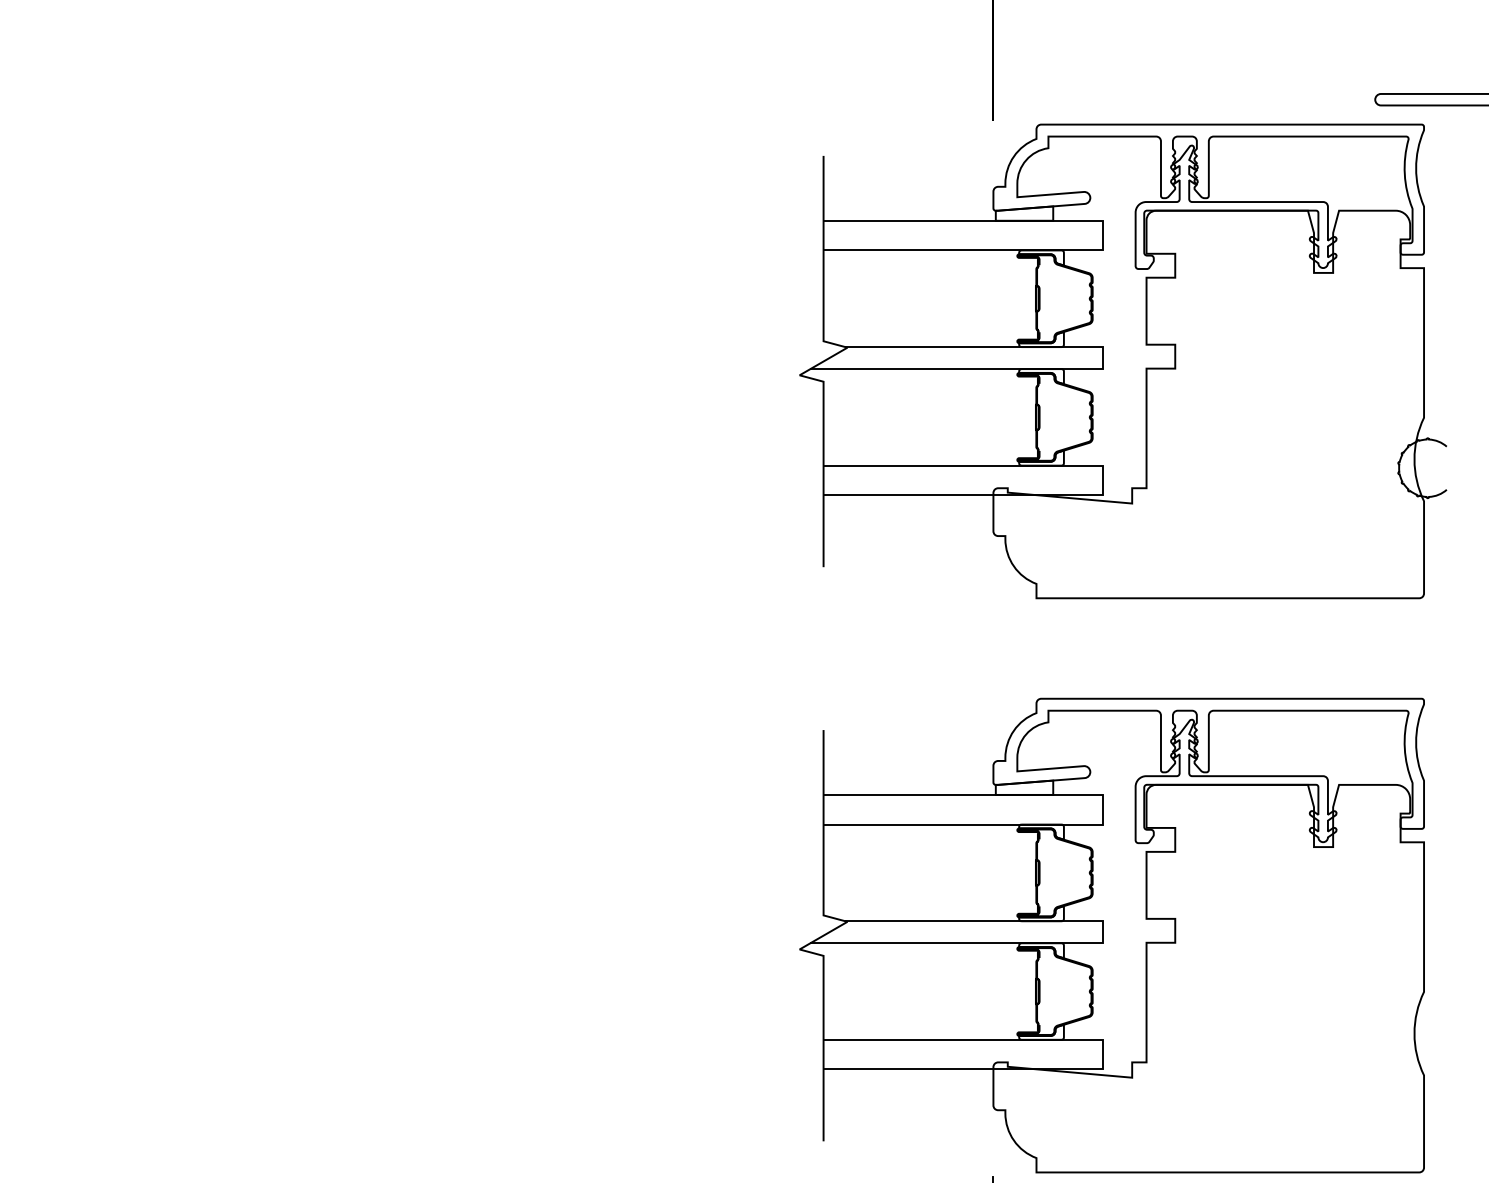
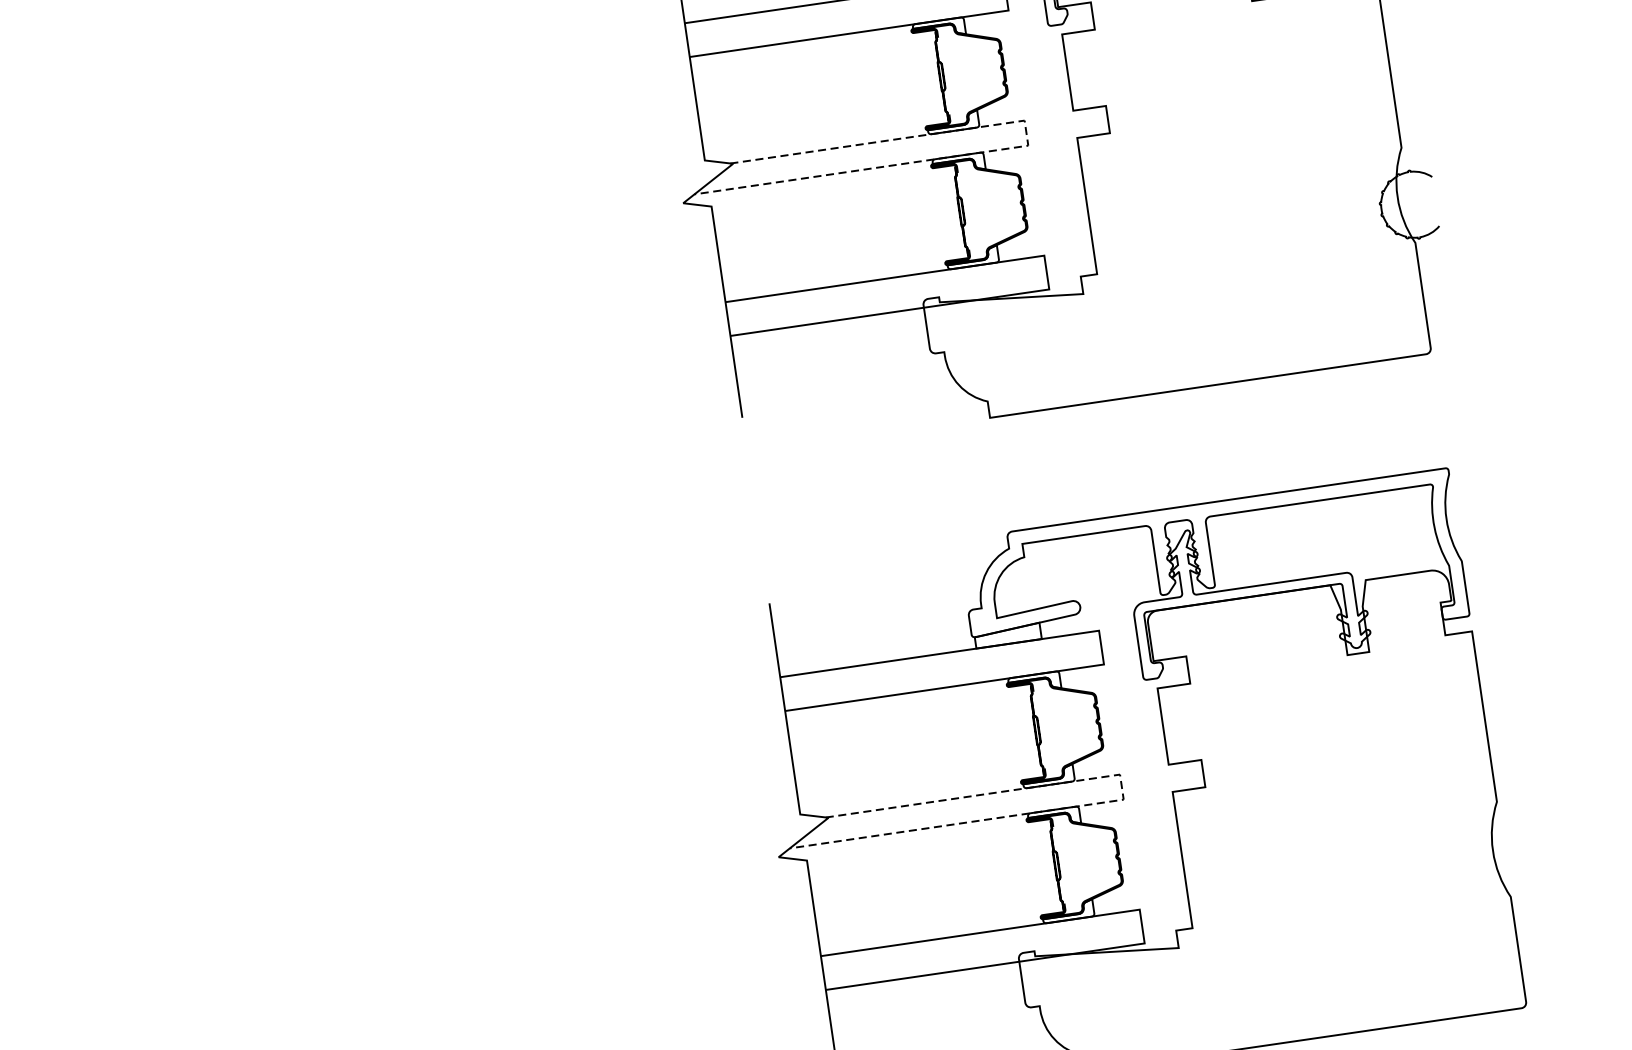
line: (1098, 369) -> (1022, 146), solid -> dashed
line: (1098, 943) -> (1118, 800), solid -> dashed

